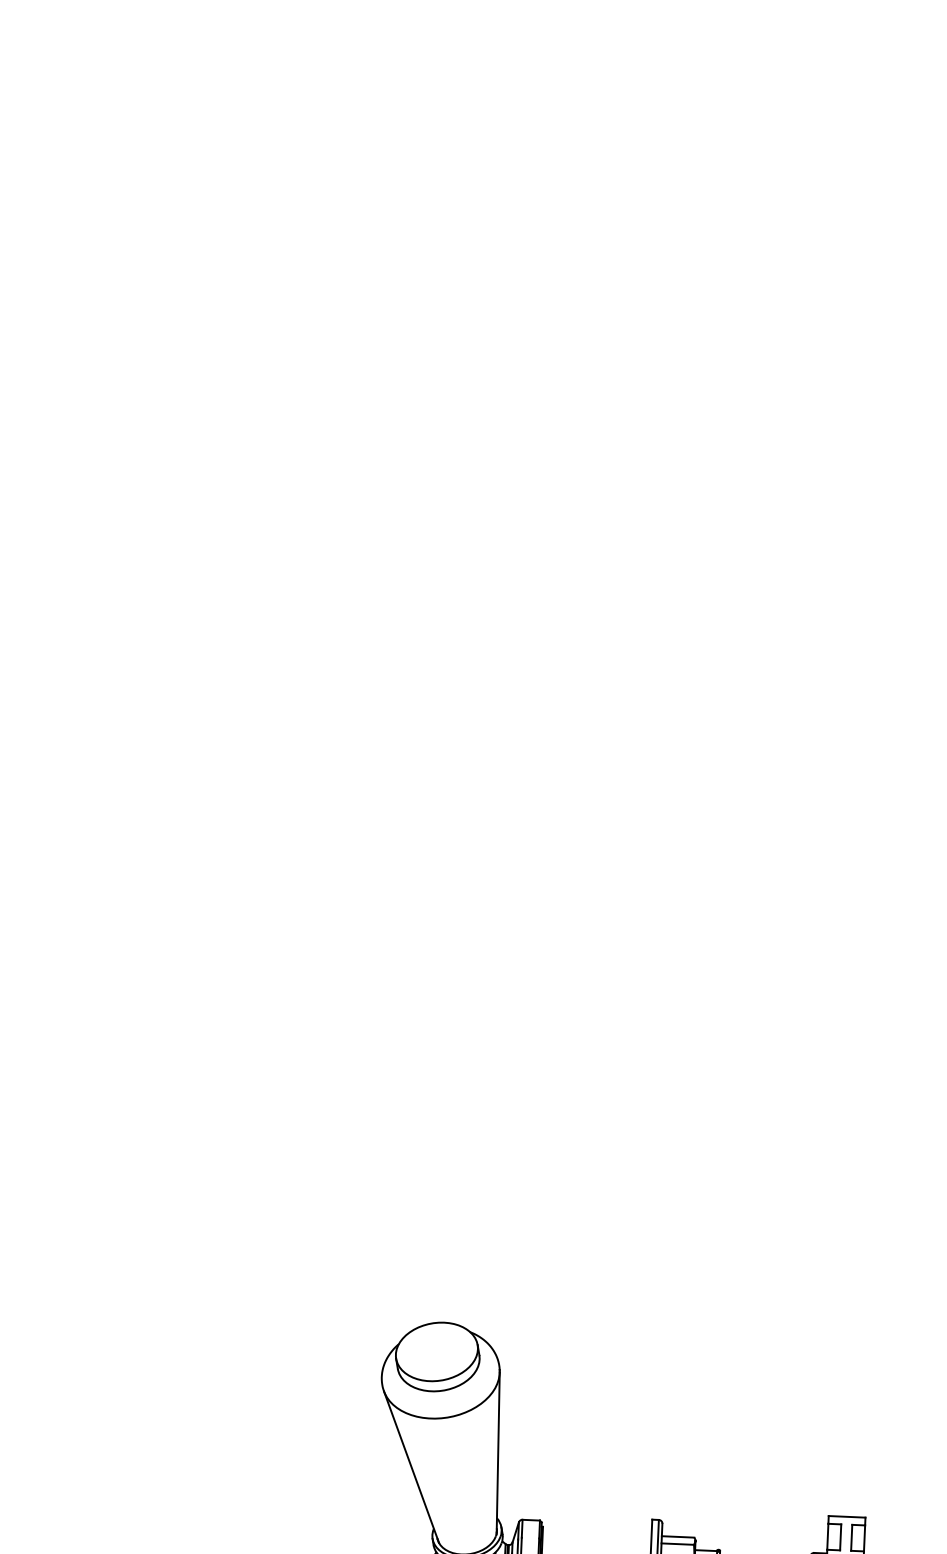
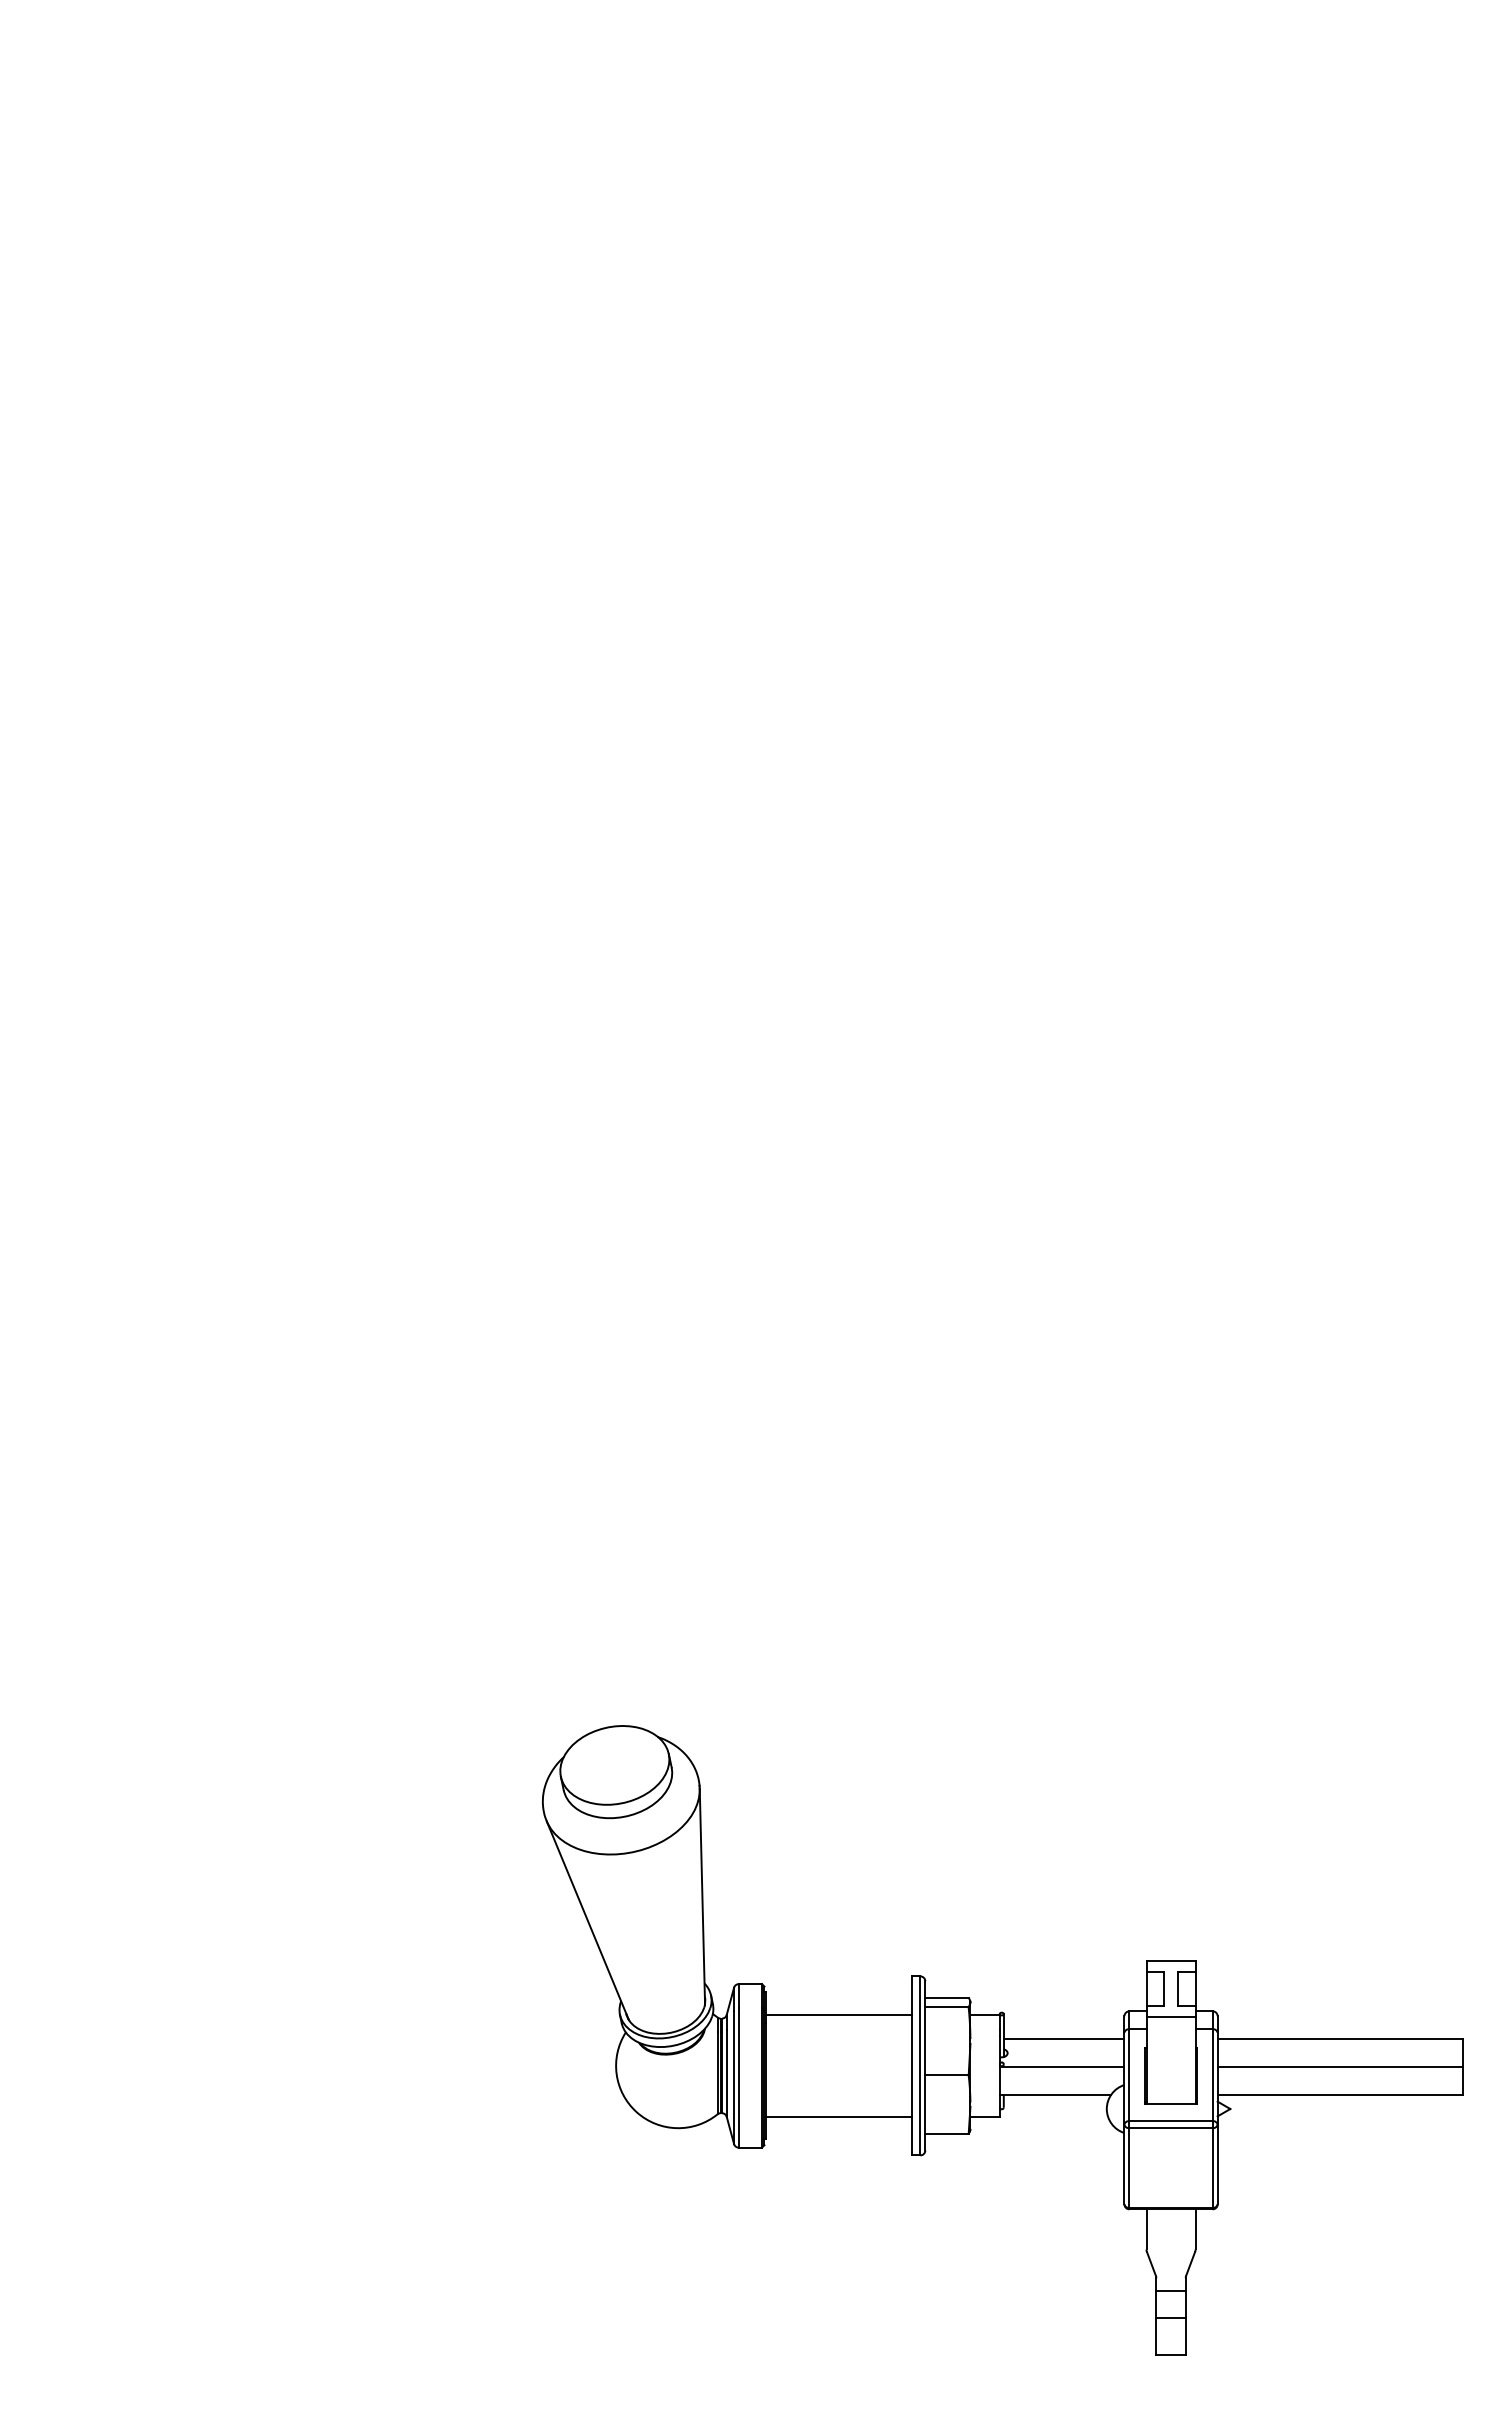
line: (596, 1545) -> (838, 2014), added

